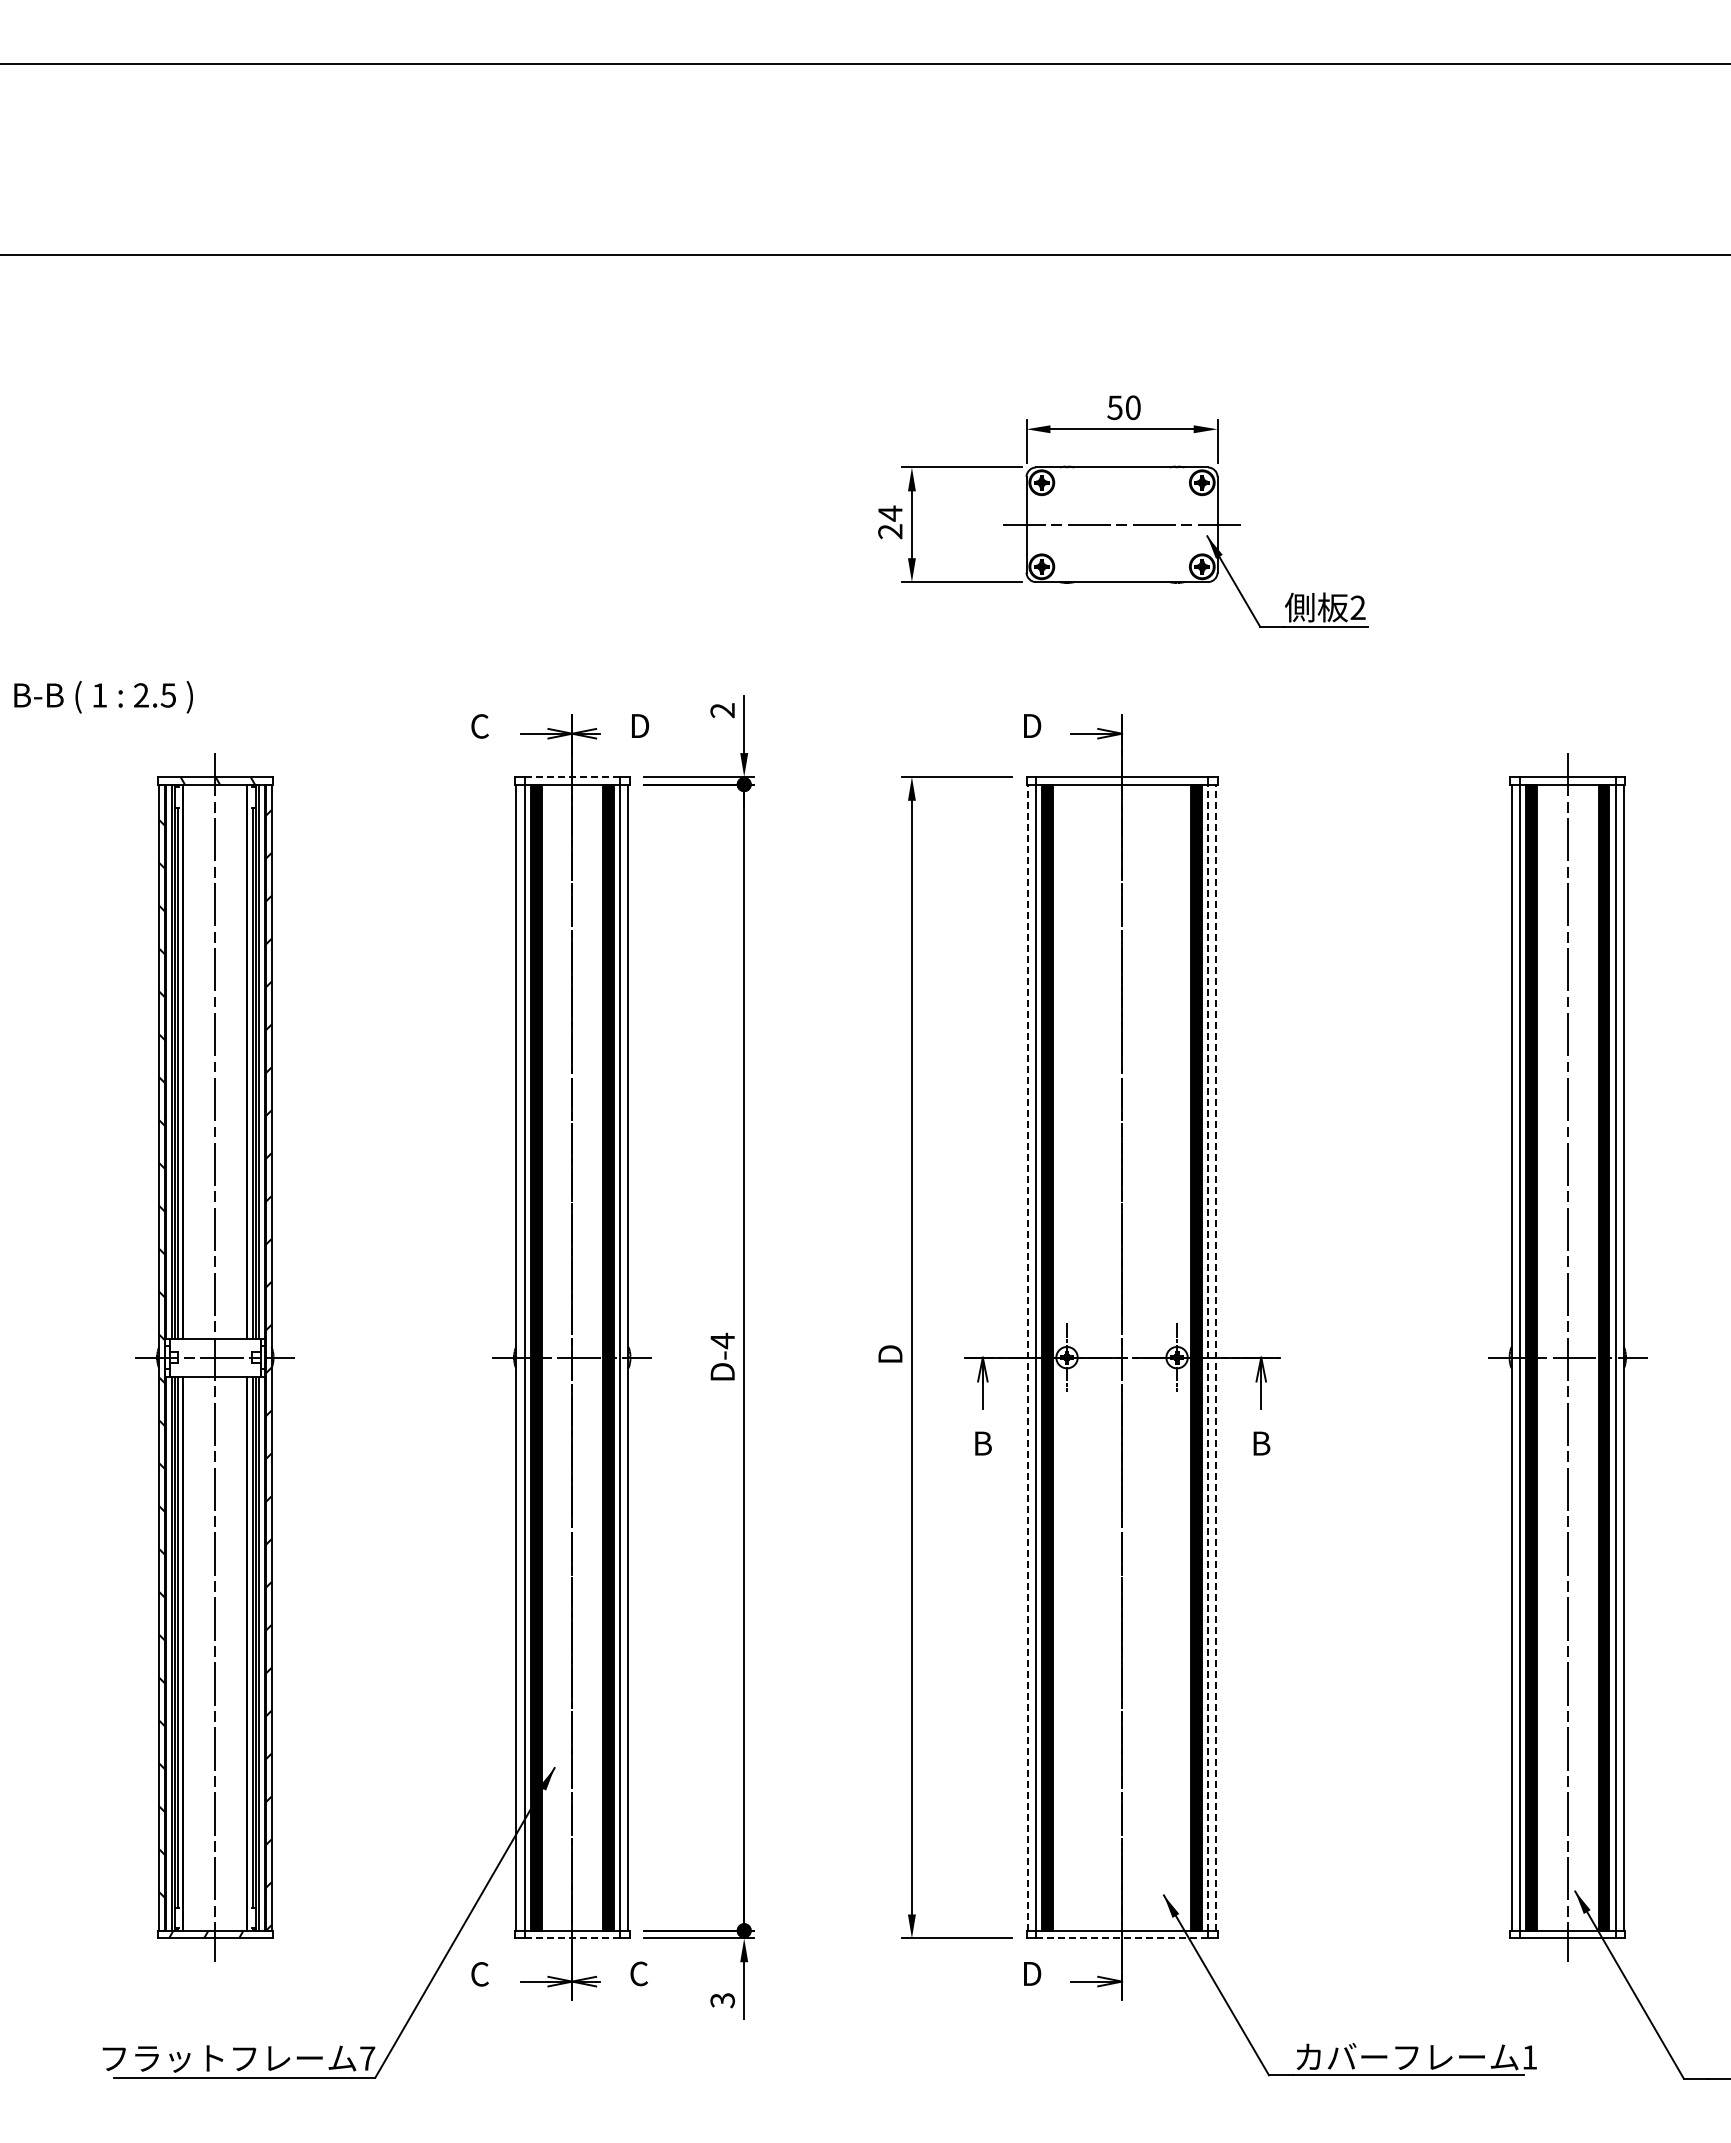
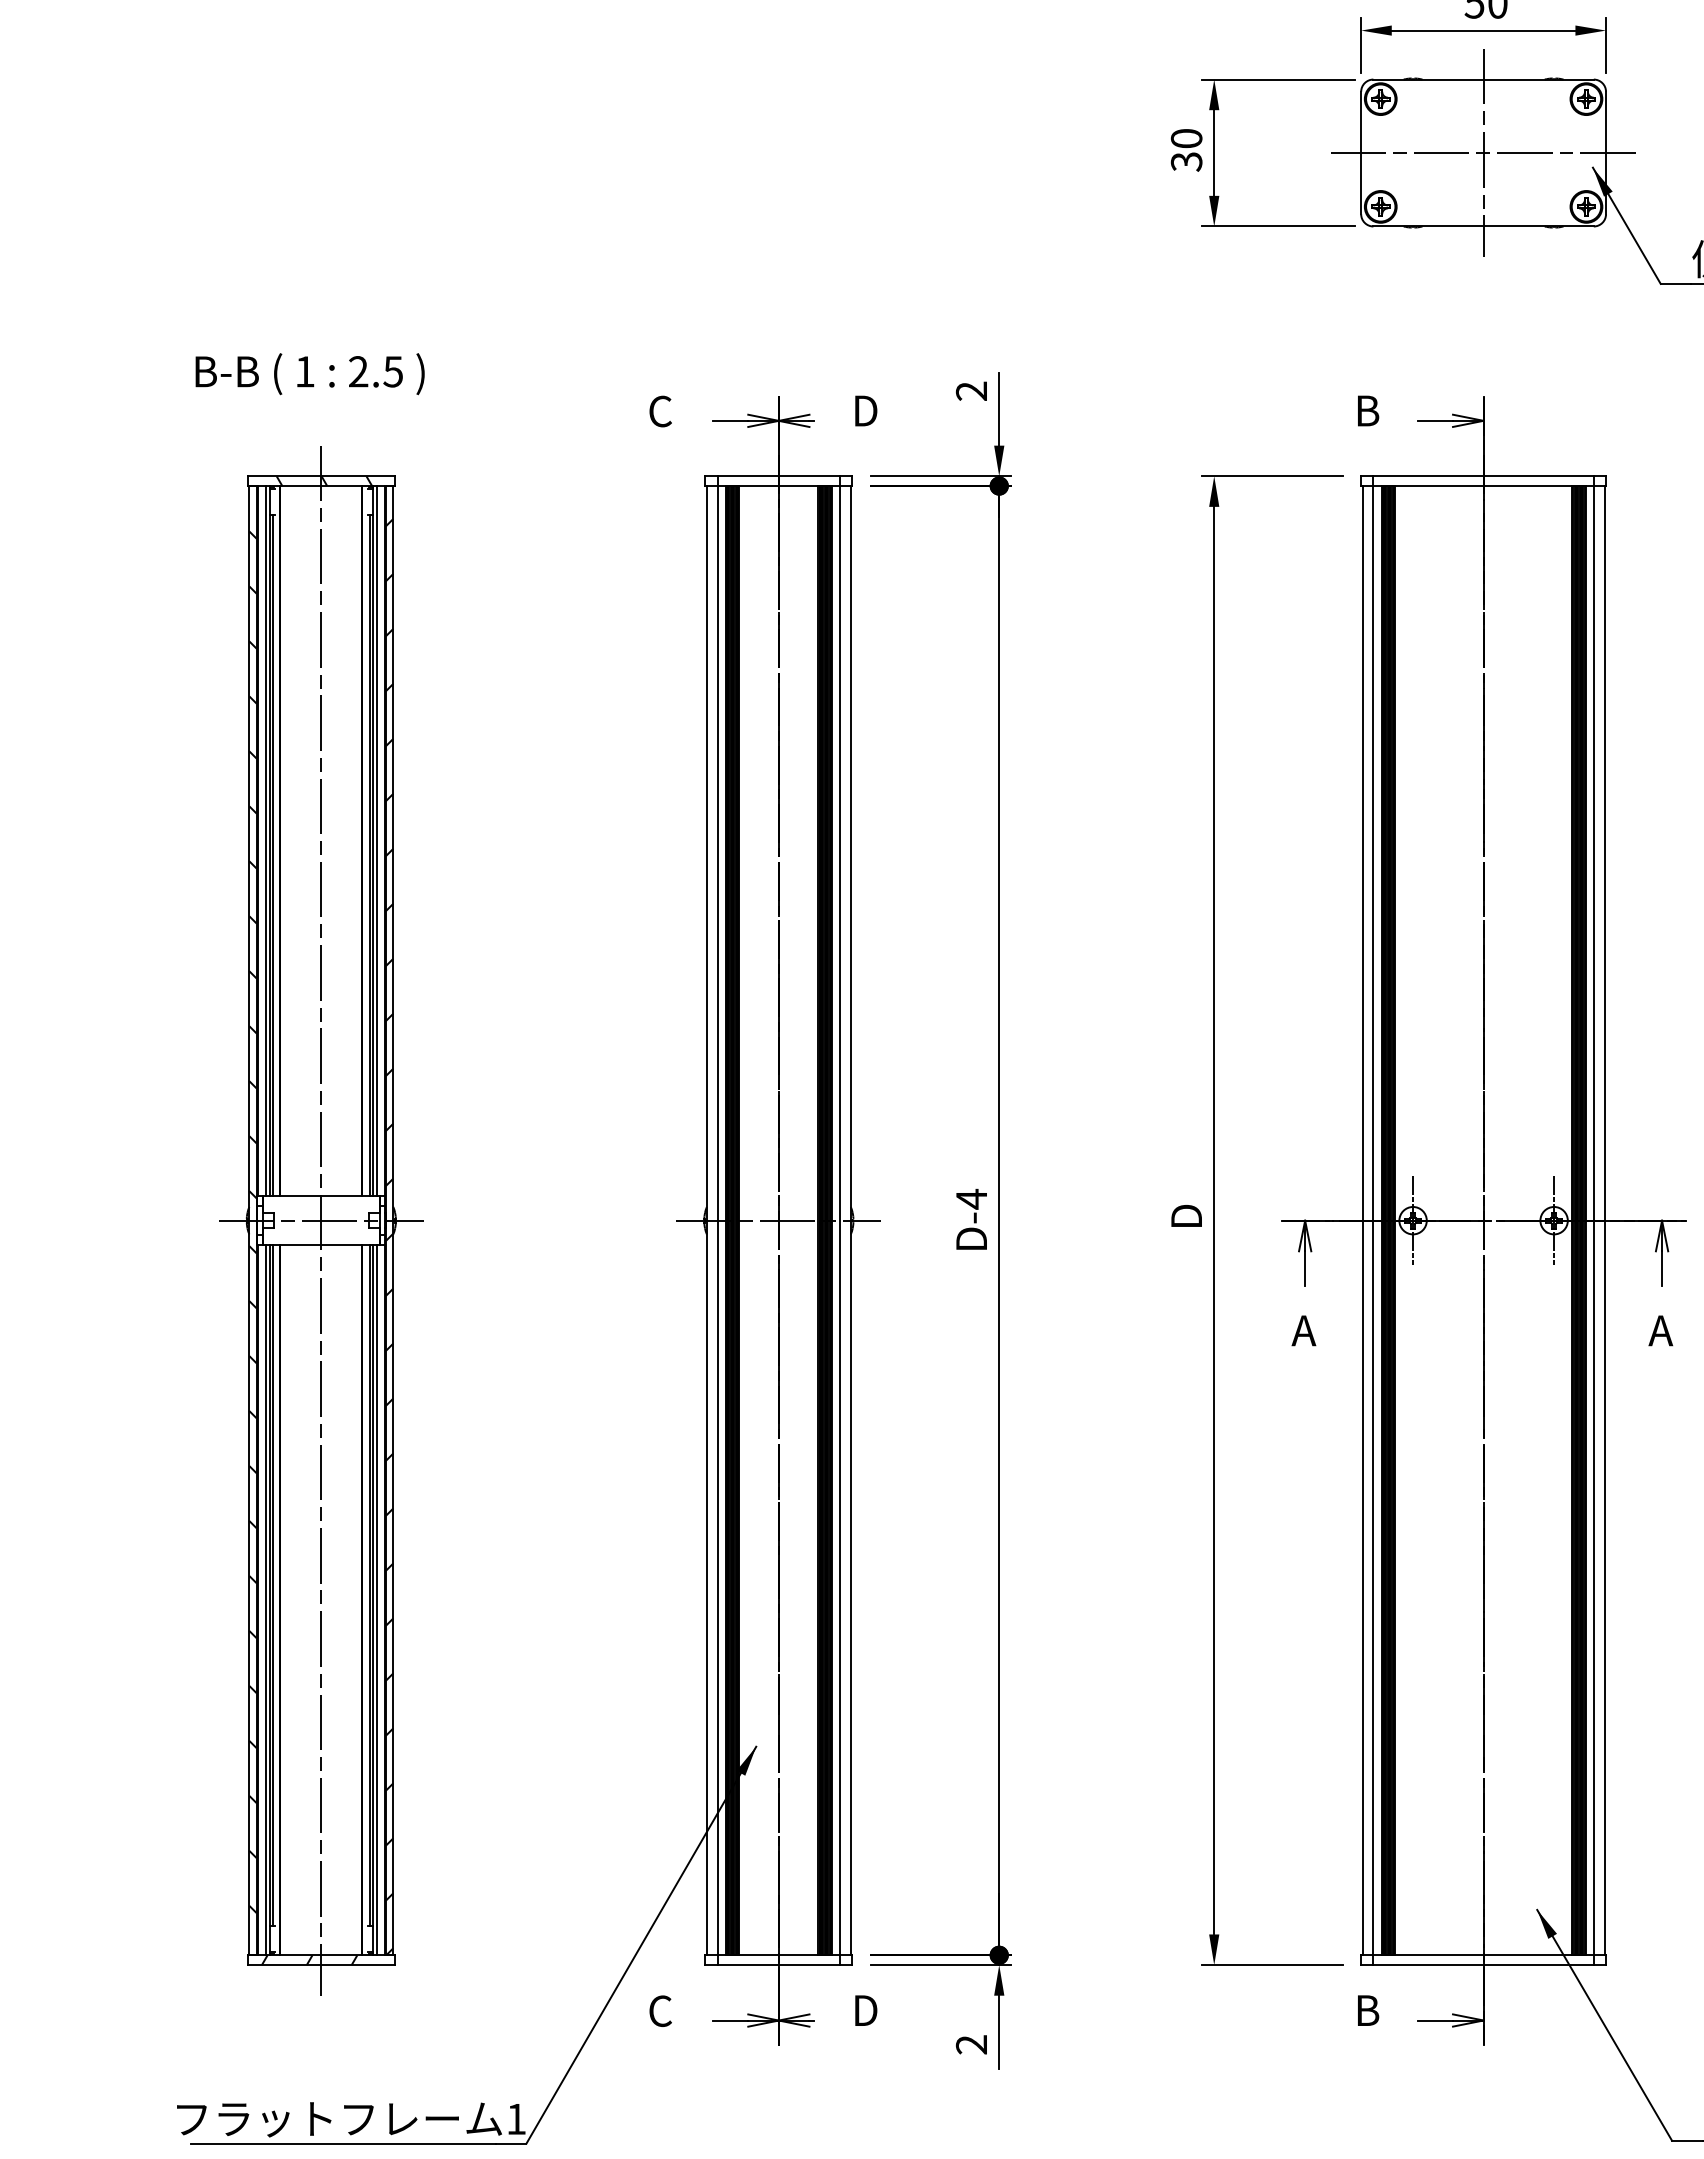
text: (890, 522) -> (1186, 150), 24 -> 30
line: (1122, 524) -> (1484, 152), added
text: (103, 697) -> (309, 374), moved
text: (1034, 725) -> (1371, 410), D -> B
line: (572, 776) -> (779, 475), dashed -> solid
line: (1027, 1357) -> (1362, 1220), dashed -> solid
line: (1208, 1357) -> (1594, 1220), dashed -> solid
line: (1216, 1357) -> (1604, 1220), dashed -> solid
text: (981, 1443) -> (1303, 1330), B -> A
text: (1260, 1443) -> (1661, 1330), B -> A
line: (572, 1938) -> (779, 1965), dashed -> solid
line: (1122, 1938) -> (1484, 1965), dashed -> solid
text: (639, 1973) -> (865, 2010), C -> D
text: (1034, 1973) -> (1371, 2010), D -> B
text: (722, 2000) -> (971, 2044), 3 -> 2
text: (367, 2058) -> (516, 2119), 7 -> 1

